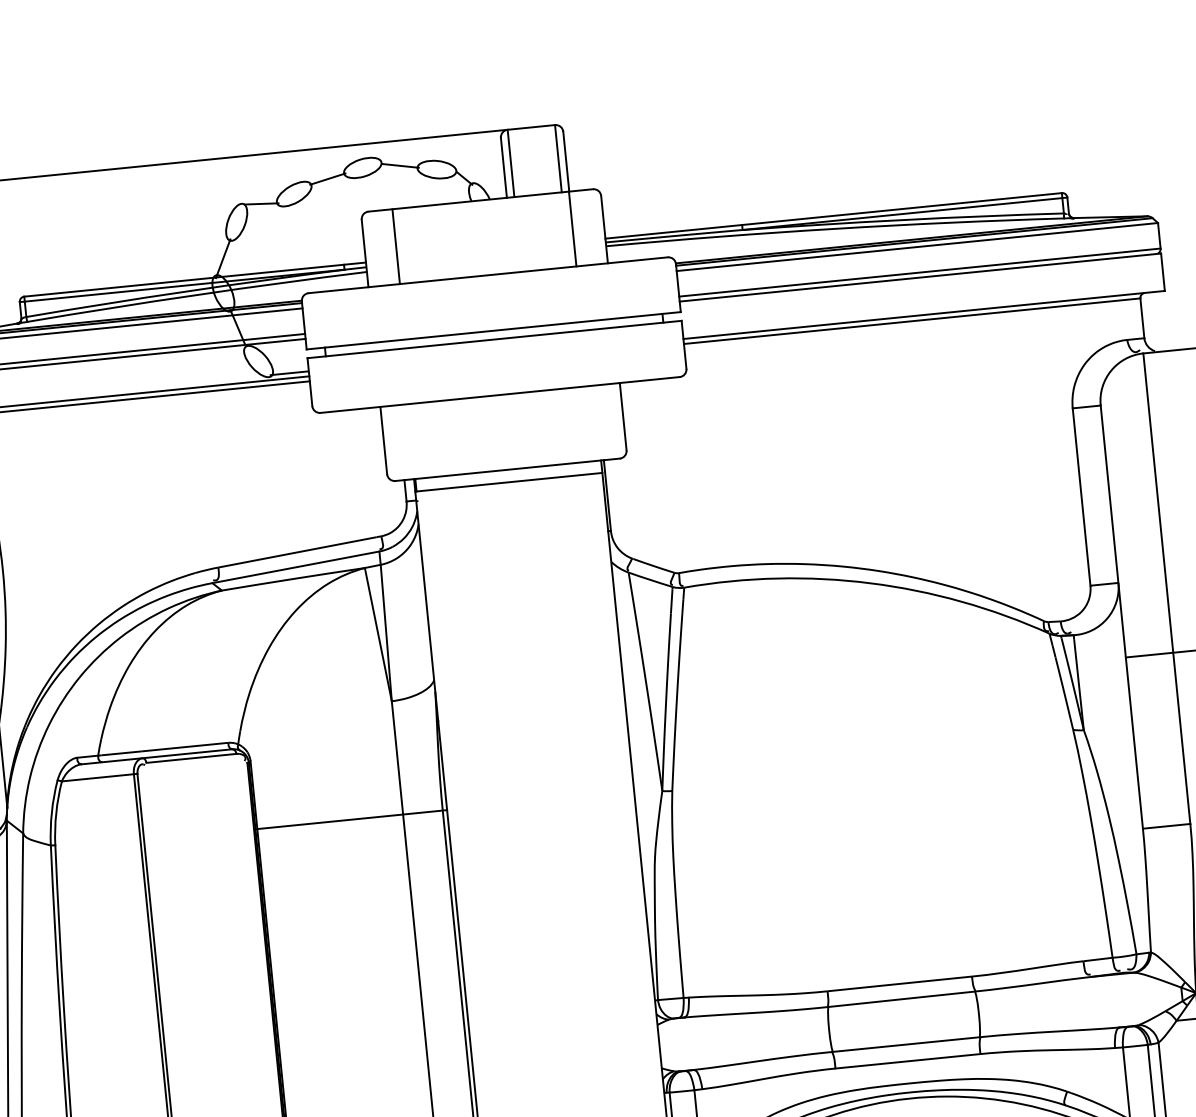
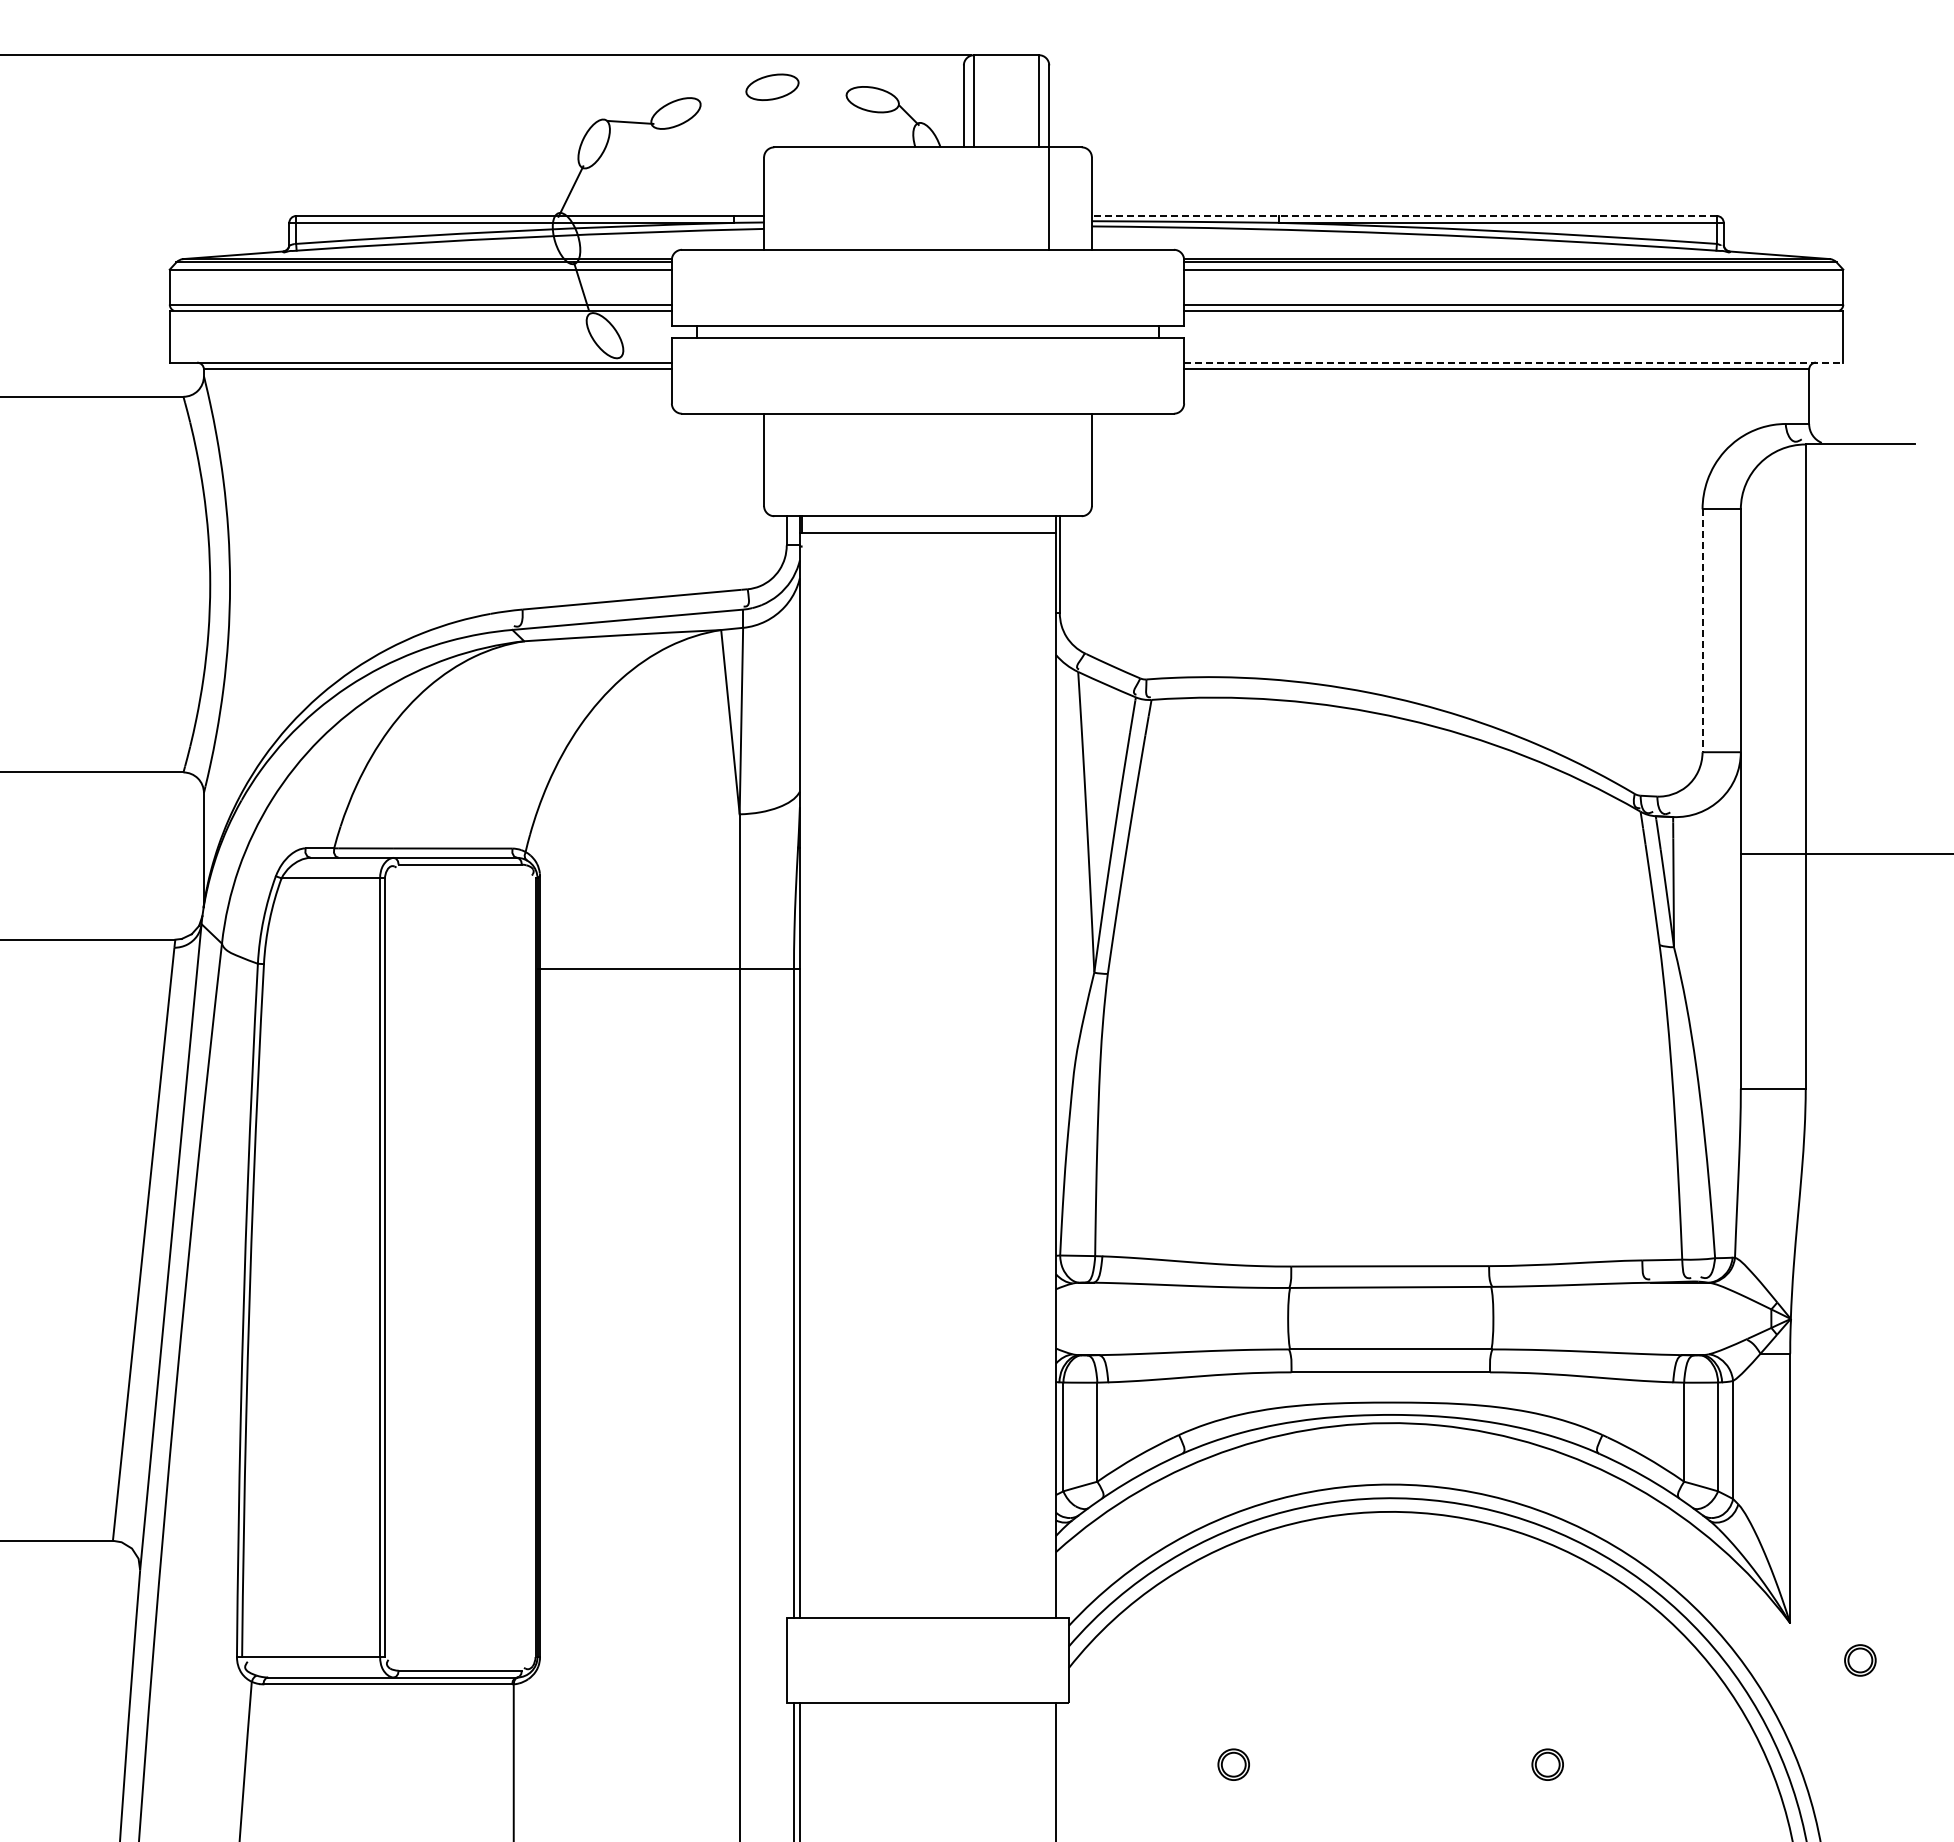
line: (400, 165) -> (823, 89), removed
line: (327, 178) -> (723, 97), removed
line: (833, 216) -> (1404, 216), solid -> dashed
line: (396, 246) -> (807, 198), removed
line: (923, 314) -> (1513, 362), solid -> dashed
line: (288, 373) -> (644, 355), removed
line: (1081, 497) -> (1702, 631), solid -> dashed

